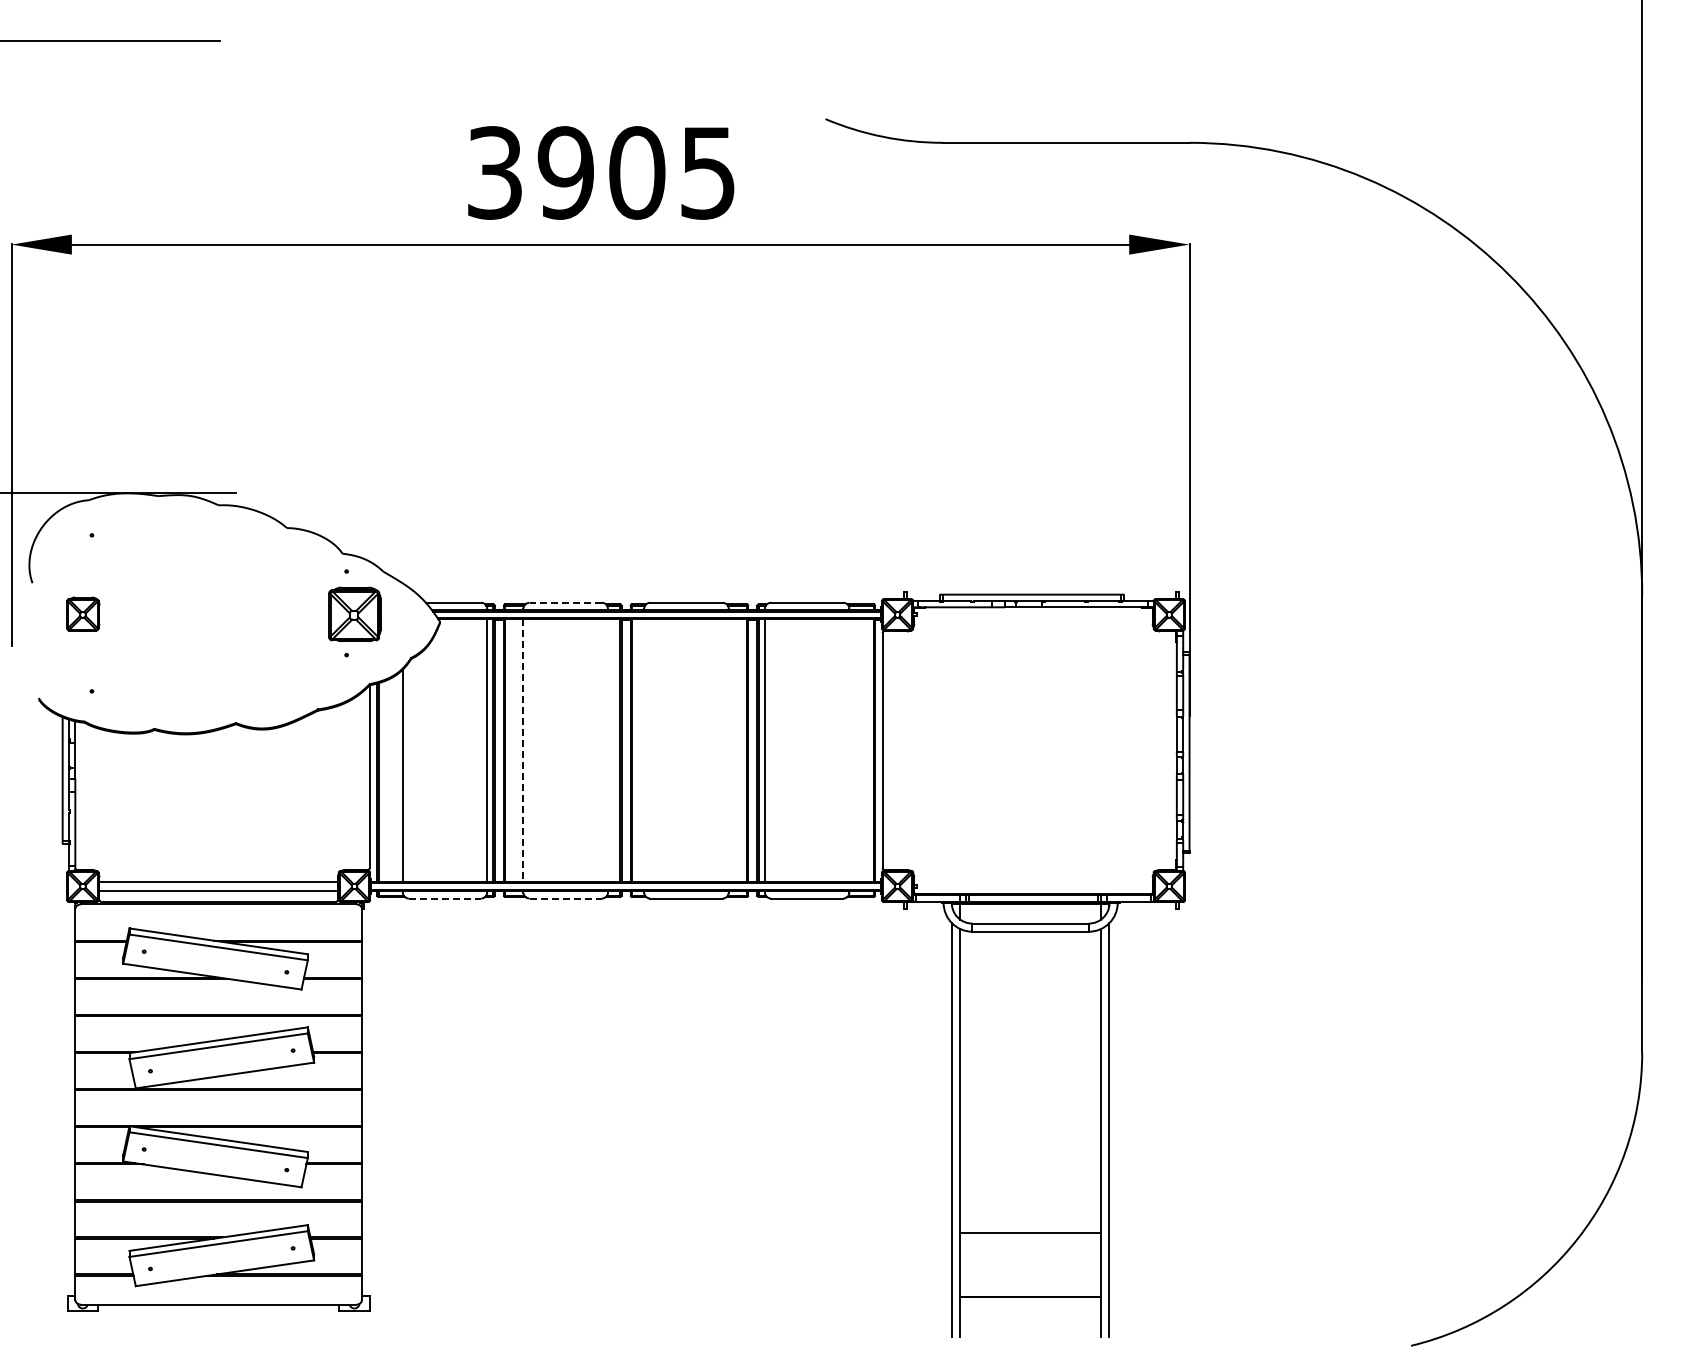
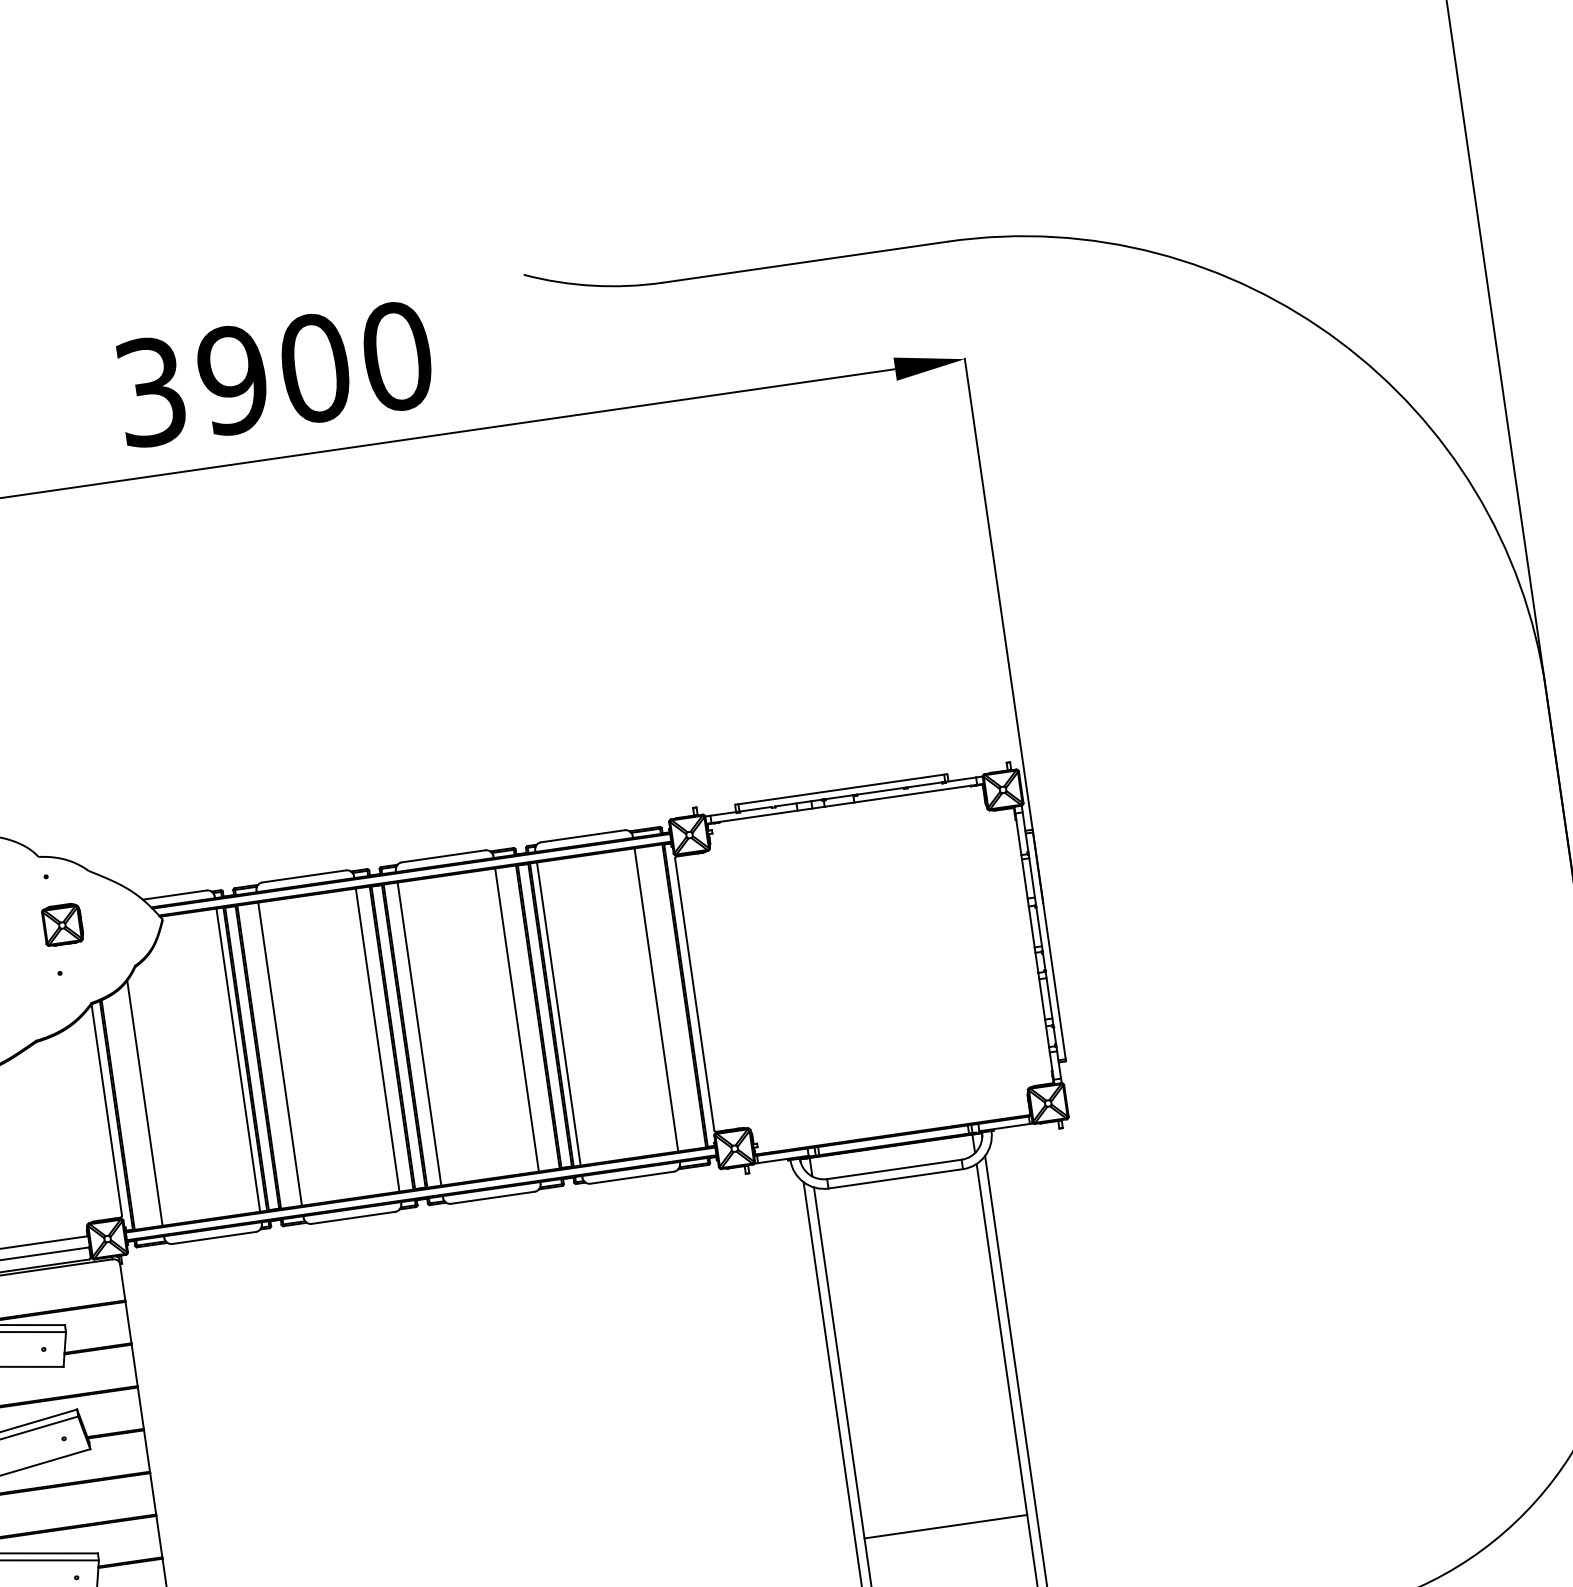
text: (708, 172) -> (397, 355), 3905 -> 3900
line: (565, 602) -> (303, 876), dashed -> solid
part: (354, 613) -> (62, 923), size x0.62
line: (607, 750) -> (377, 1040), added
line: (644, 750) -> (419, 1033), added
line: (728, 750) -> (516, 1019), added
line: (849, 750) -> (656, 999), added
line: (523, 751) -> (280, 1055), dashed -> solid
line: (445, 898) -> (214, 1237), dashed -> solid
line: (566, 898) -> (354, 1217), dashed -> solid

